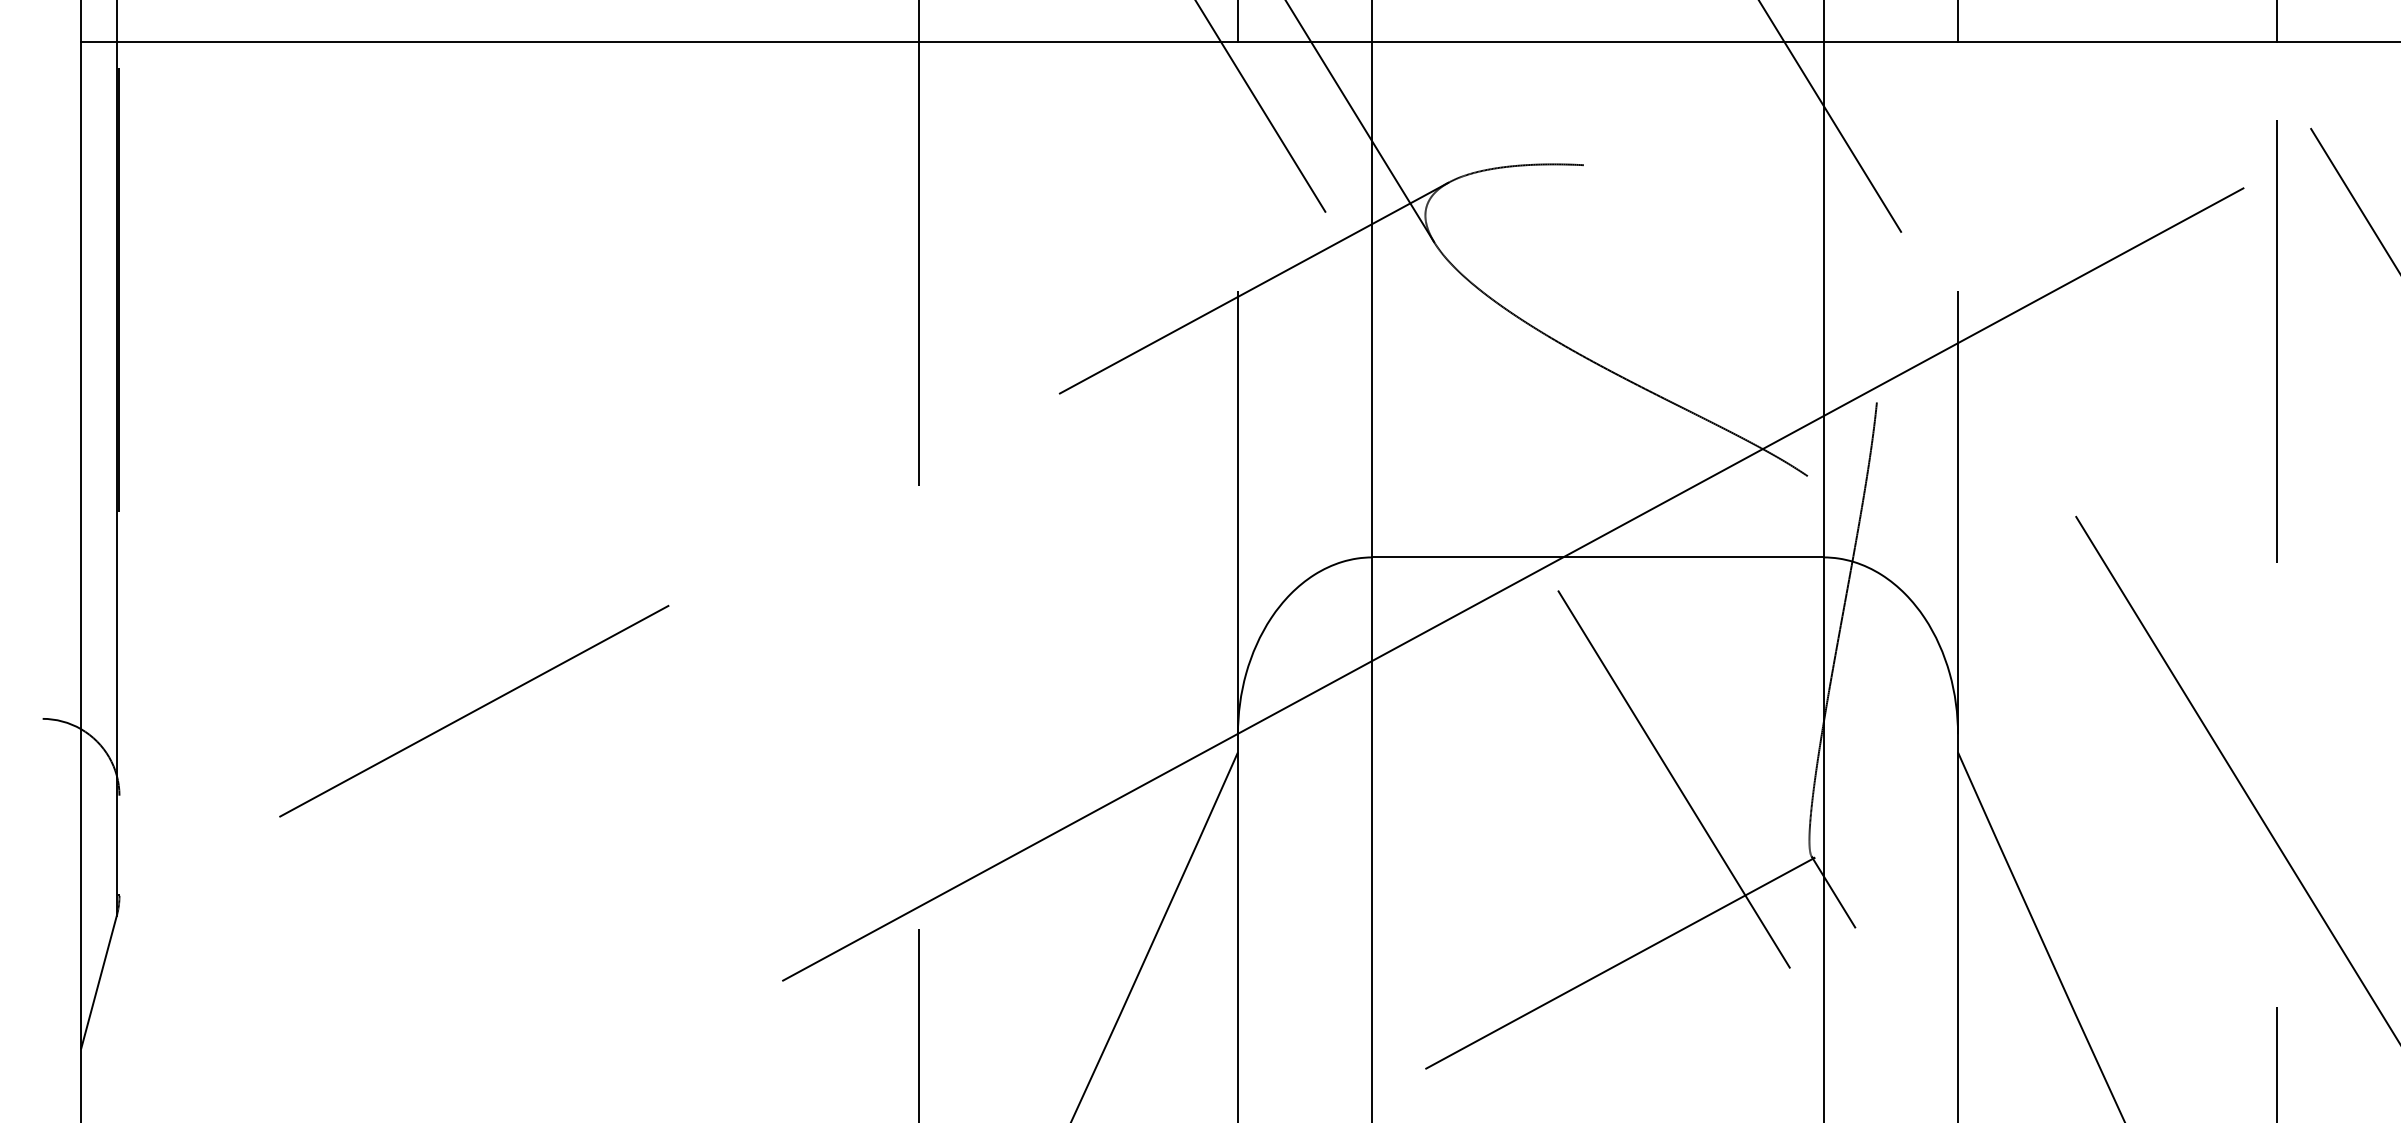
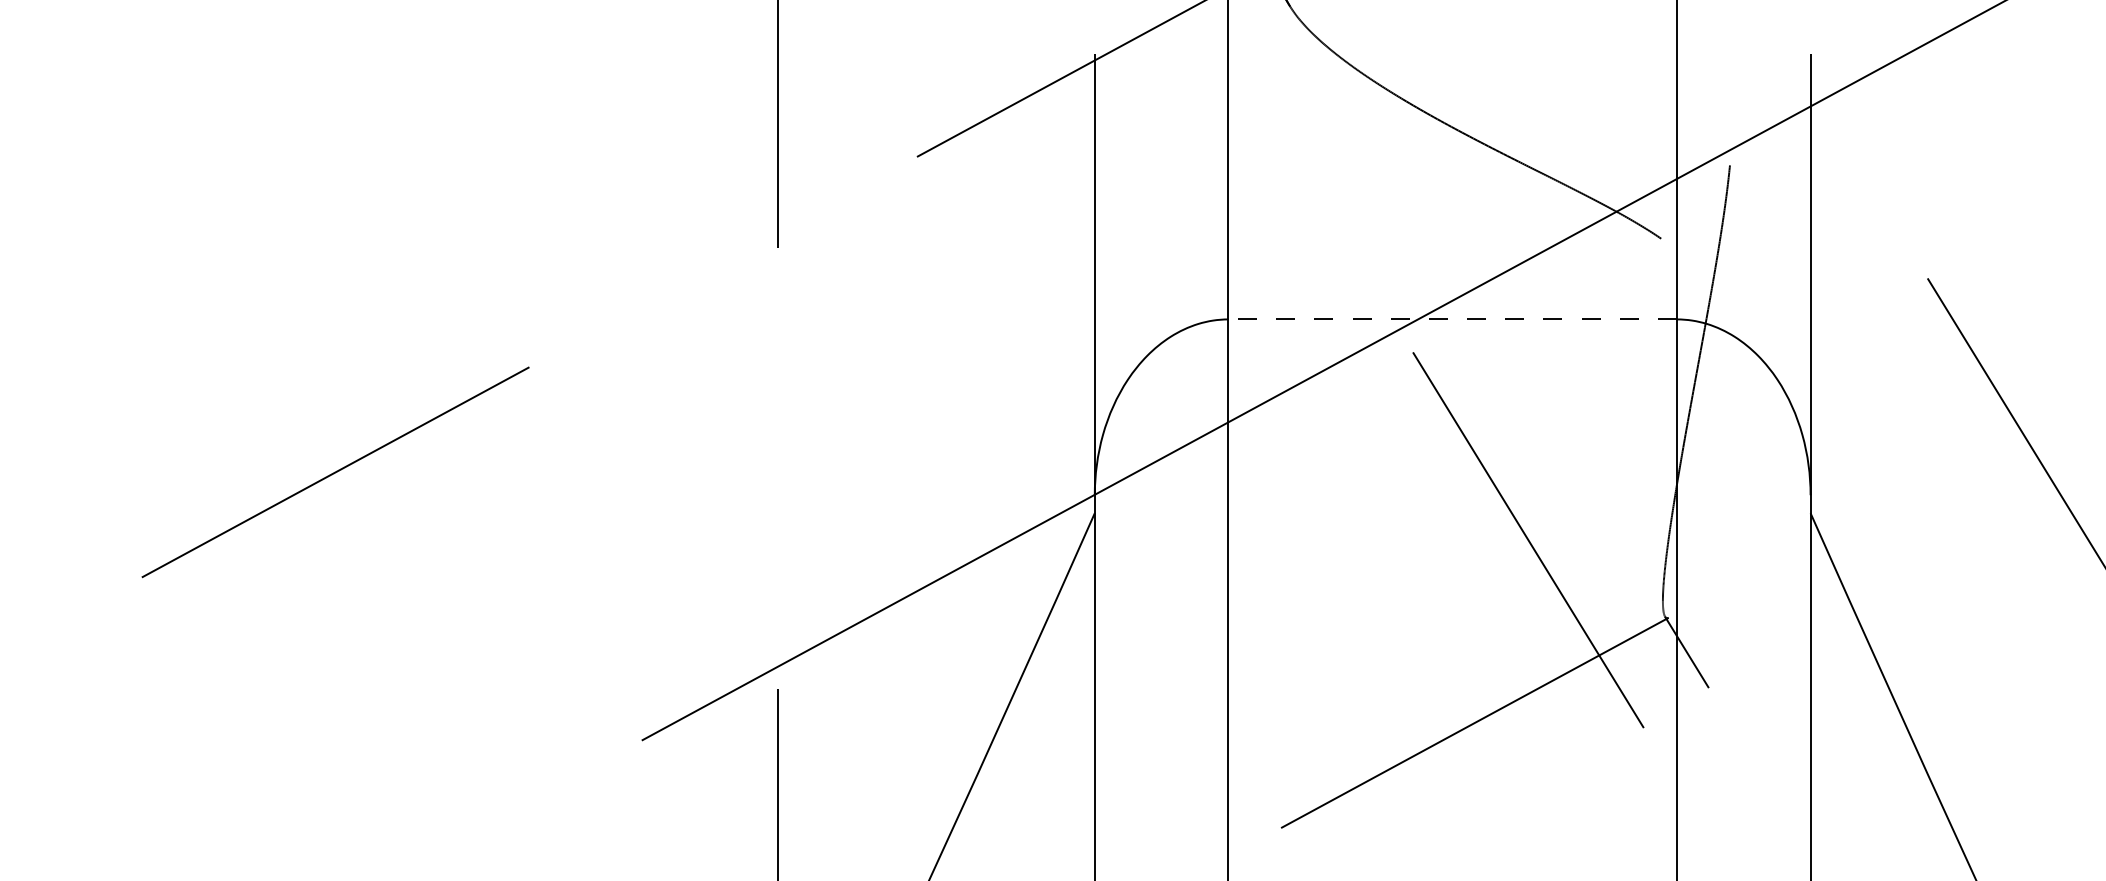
line: (1597, 557) -> (1452, 319), solid -> dashed

